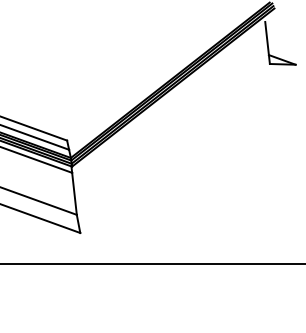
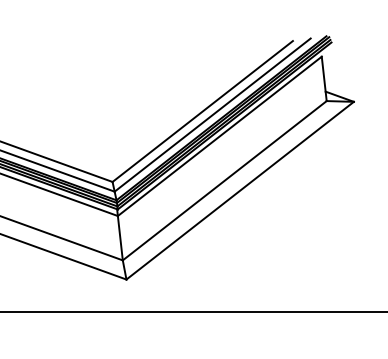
line: (152, 73) -> (202, 111), added
line: (161, 76) -> (212, 114), added
line: (168, 97) -> (219, 136), added
line: (173, 139) -> (224, 180), added
line: (187, 148) -> (239, 190), added

